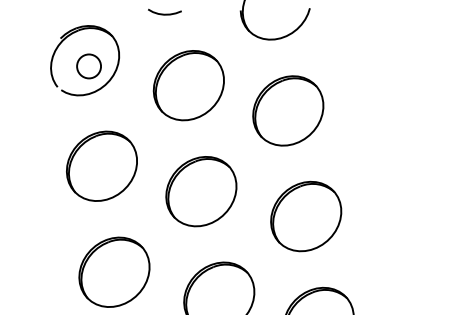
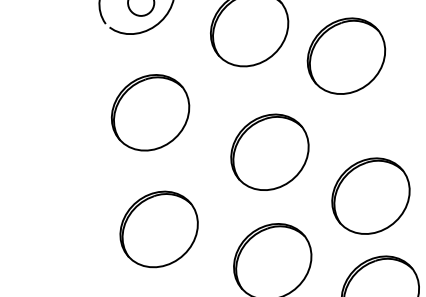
part: (288, 110) -> (346, 55), moved
part: (201, 191) -> (270, 152), moved
part: (306, 216) -> (371, 196), moved

